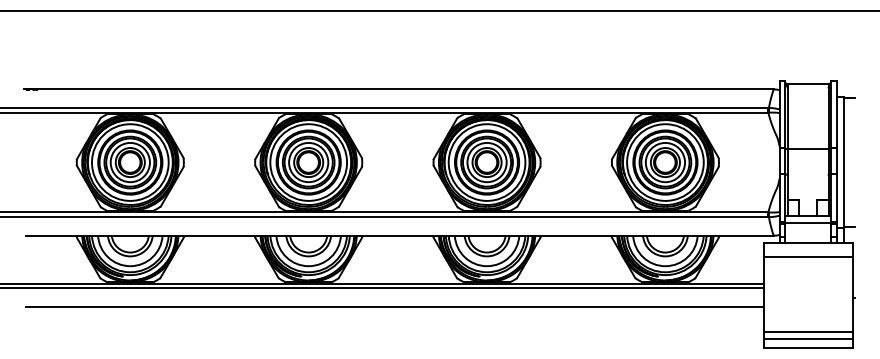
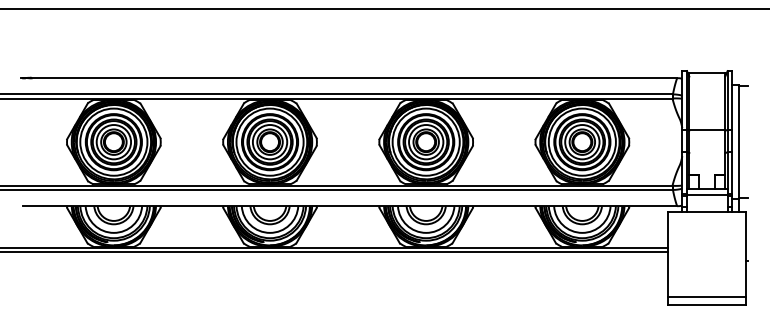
line: (807, 257) -> (706, 225), removed
line: (394, 307) -> (345, 269), removed
line: (807, 332) -> (706, 290), removed

